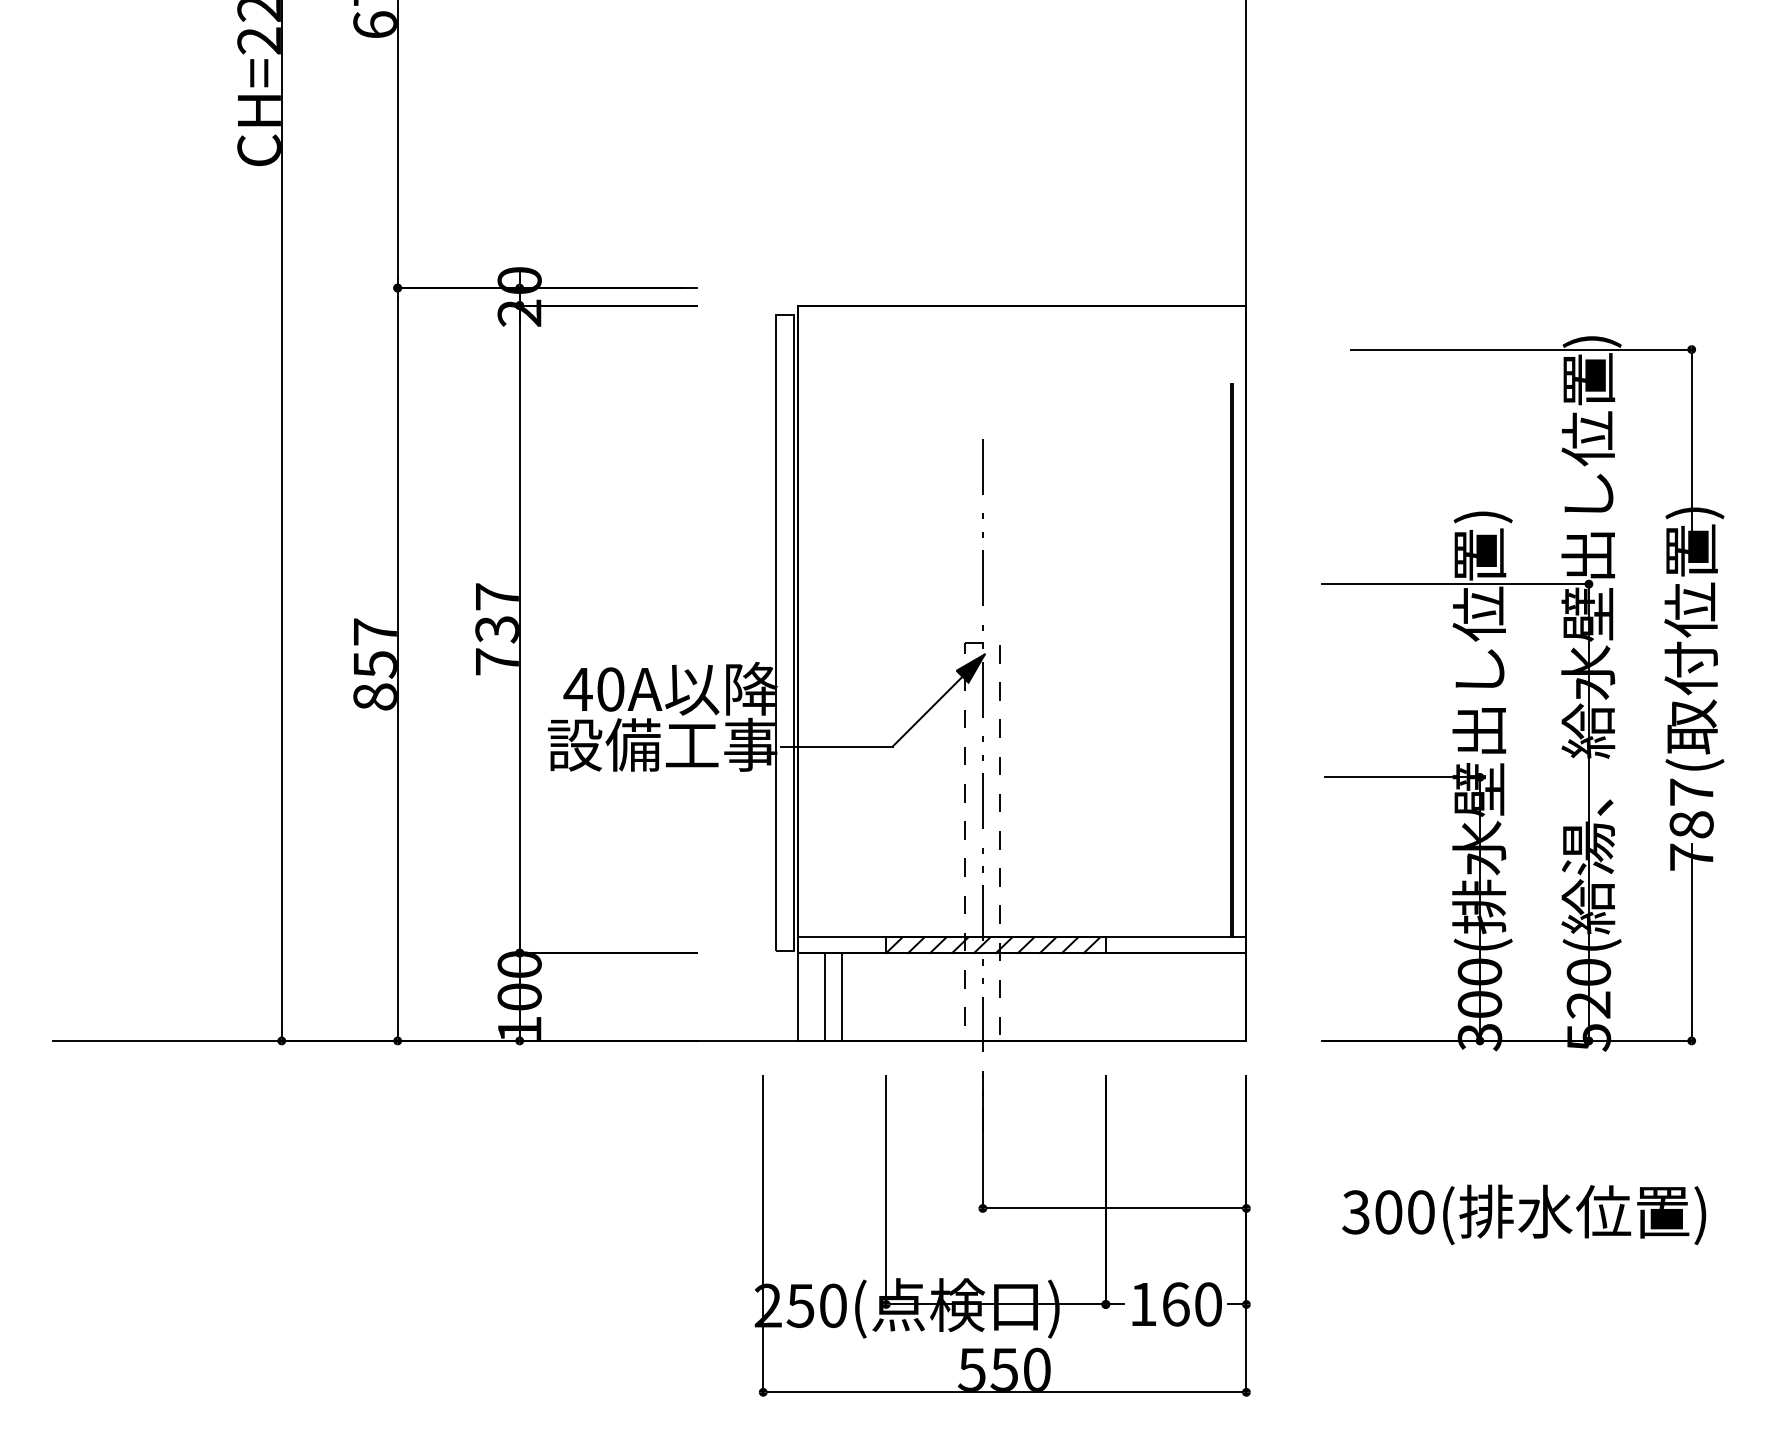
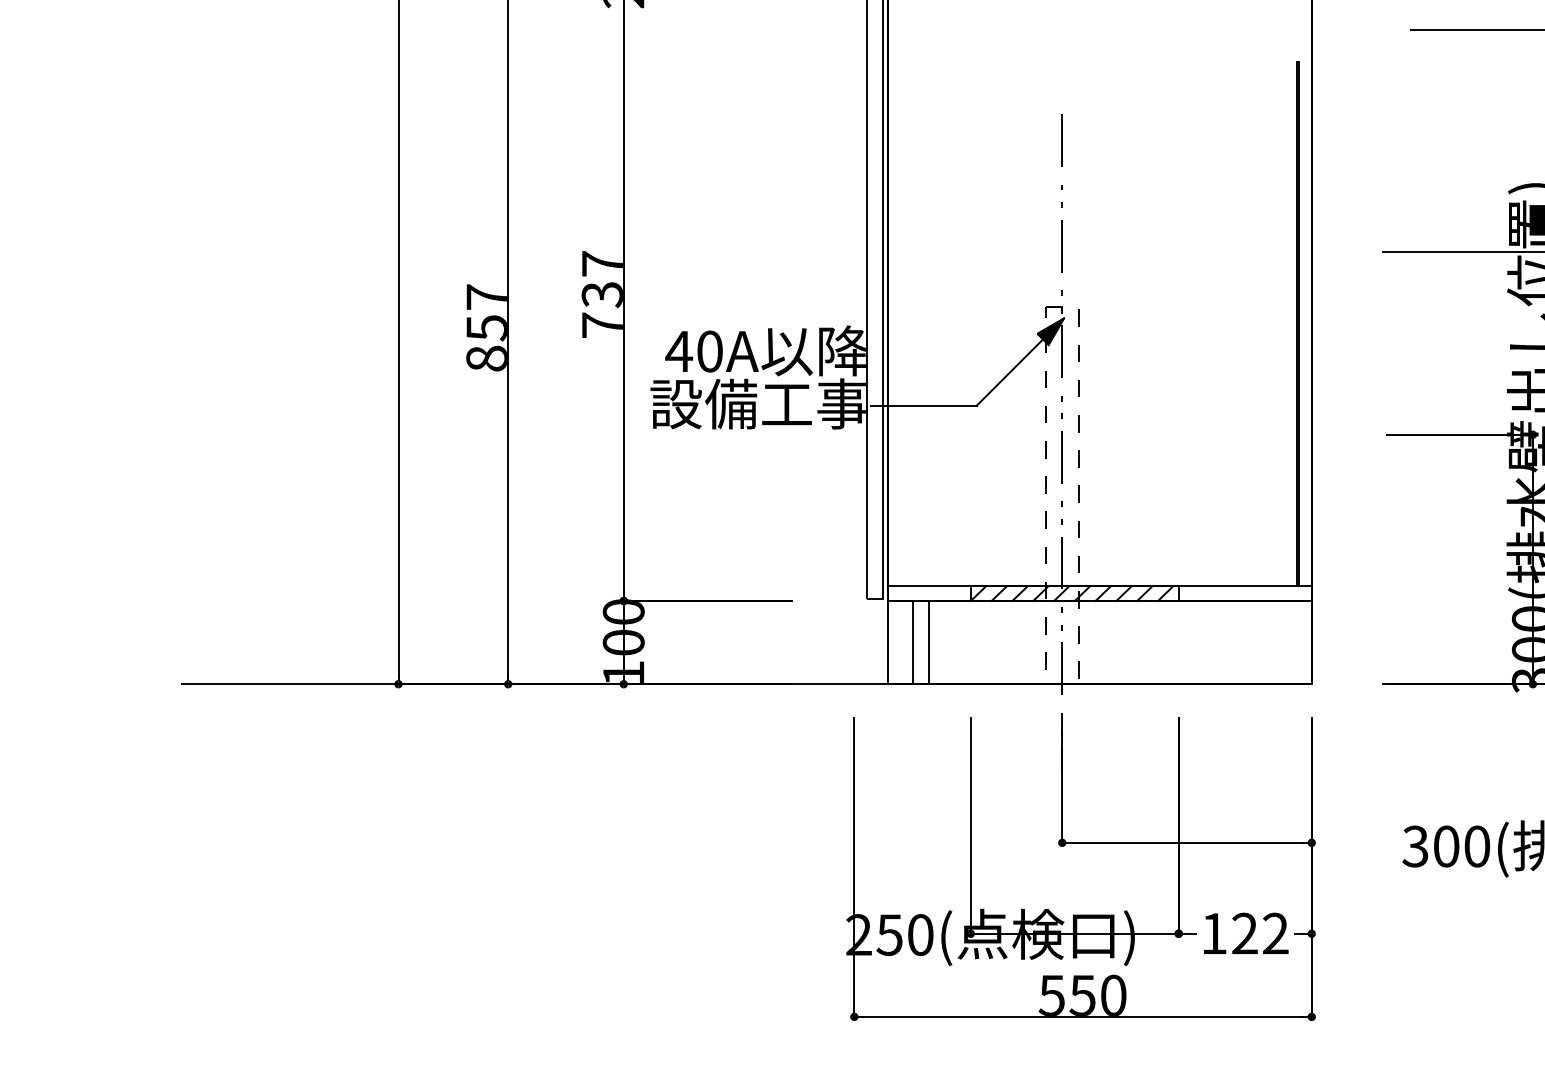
text: (1191, 1304) -> (1259, 933), 160 -> 122

